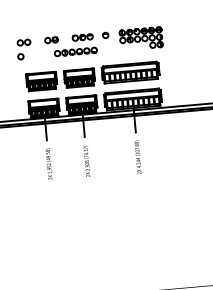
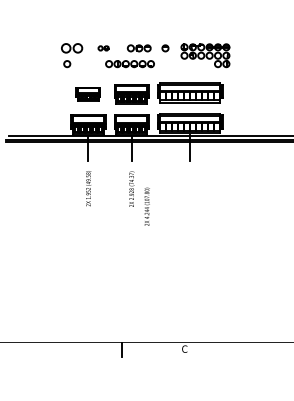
part: (51, 40) -> (103, 48), size x0.7
part: (24, 42) -> (72, 48), size x1.4
part: (41, 81) -> (88, 94), size x0.7
text: (137, 157) -> (146, 206), moved

